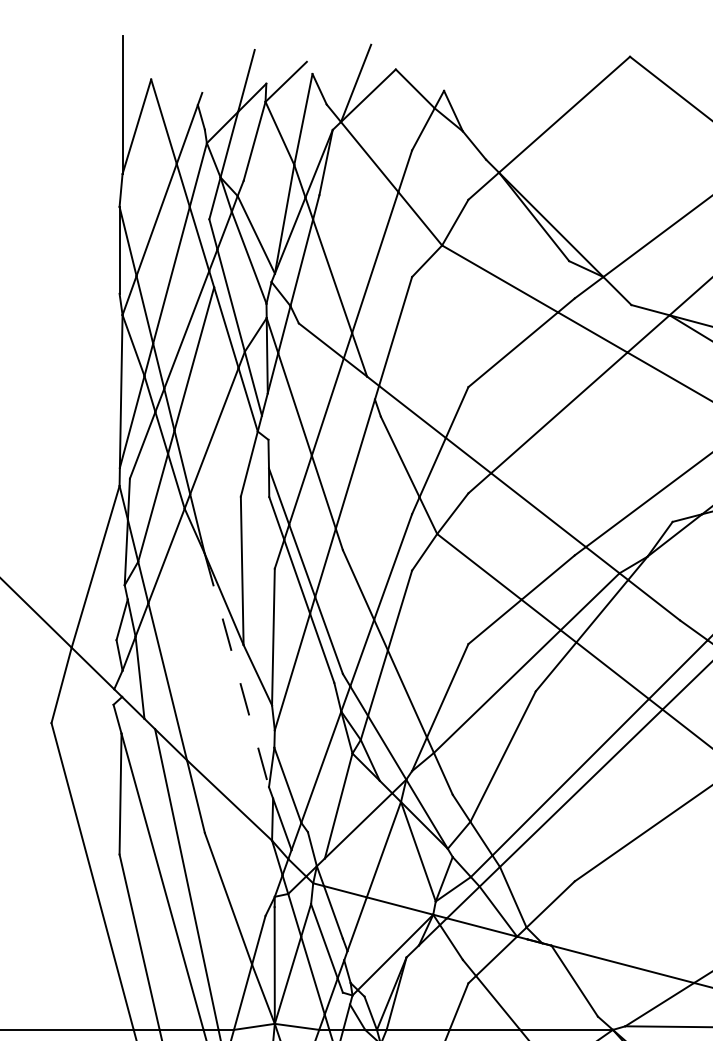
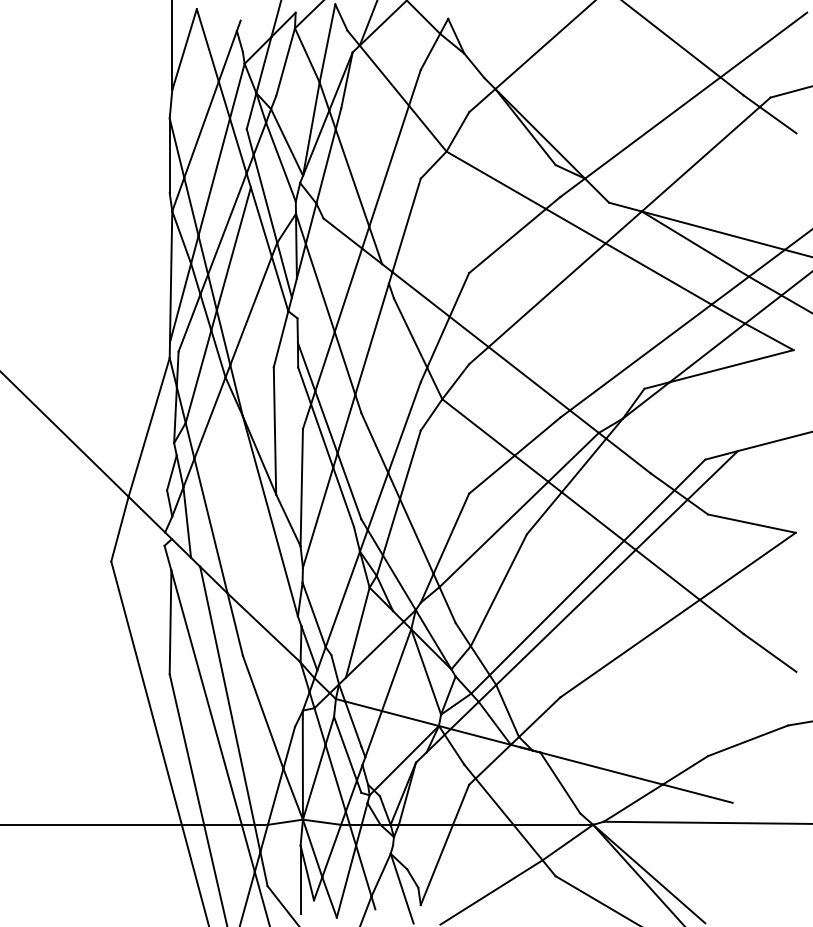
line: (237, 670) -> (270, 516), dashed -> solid

